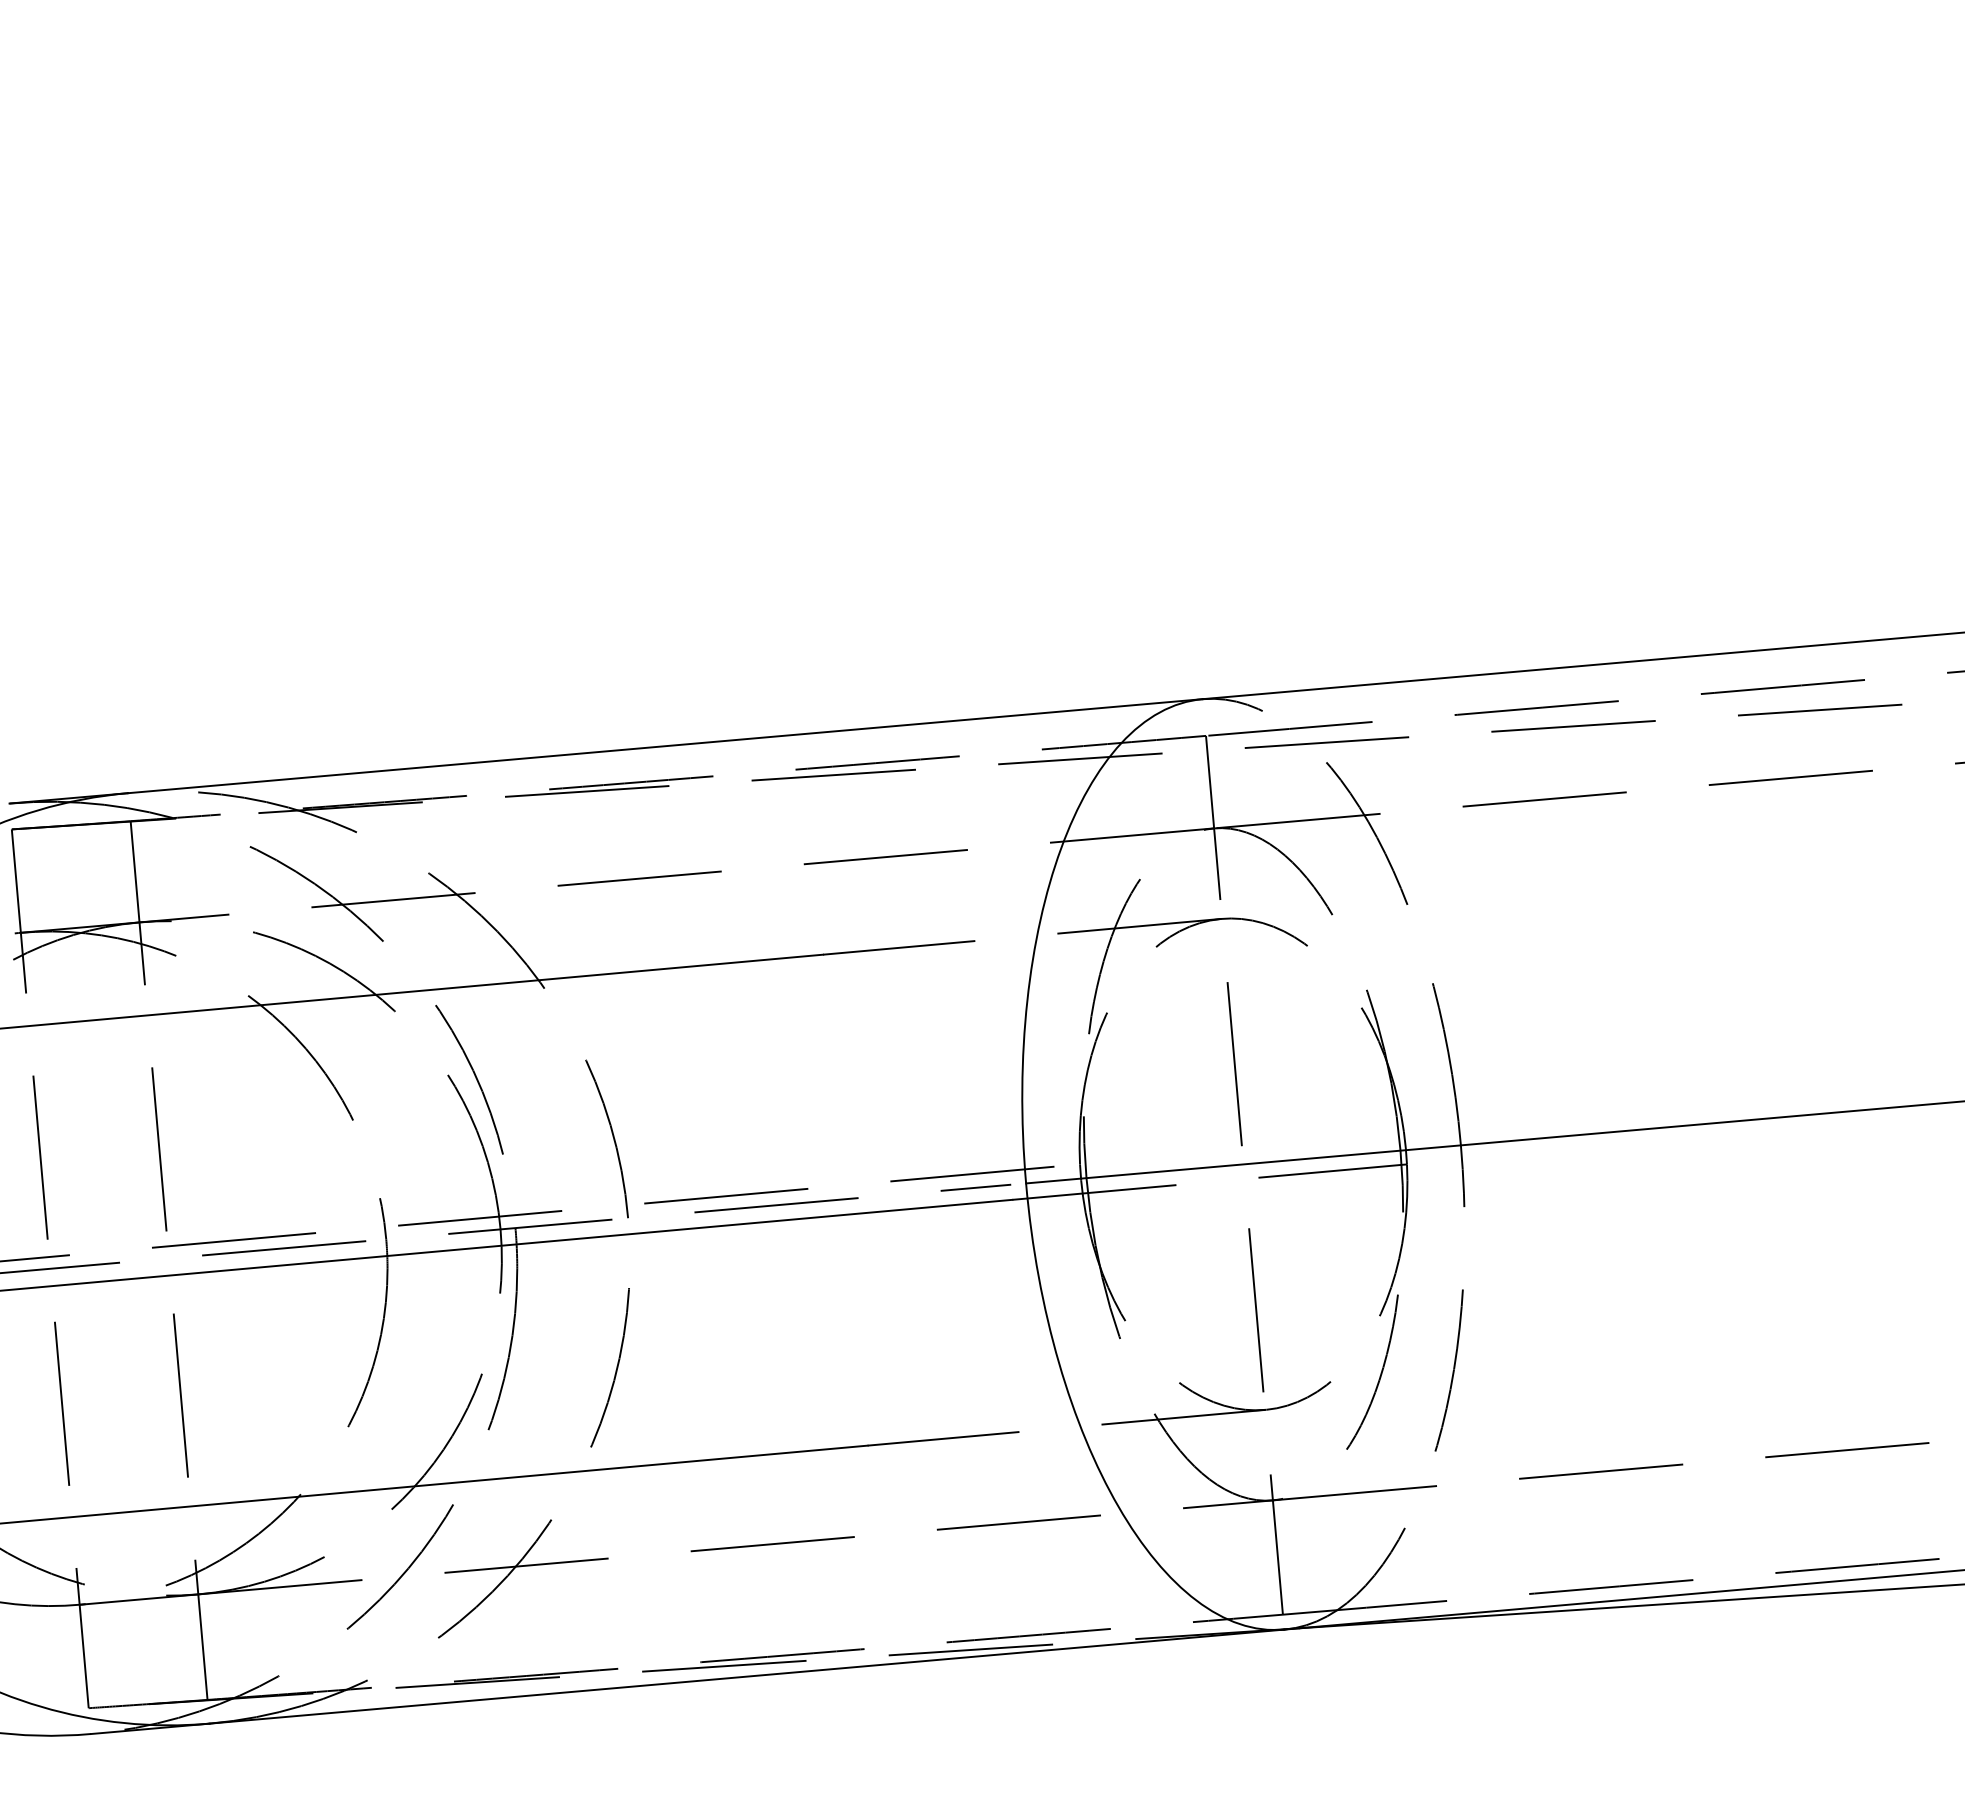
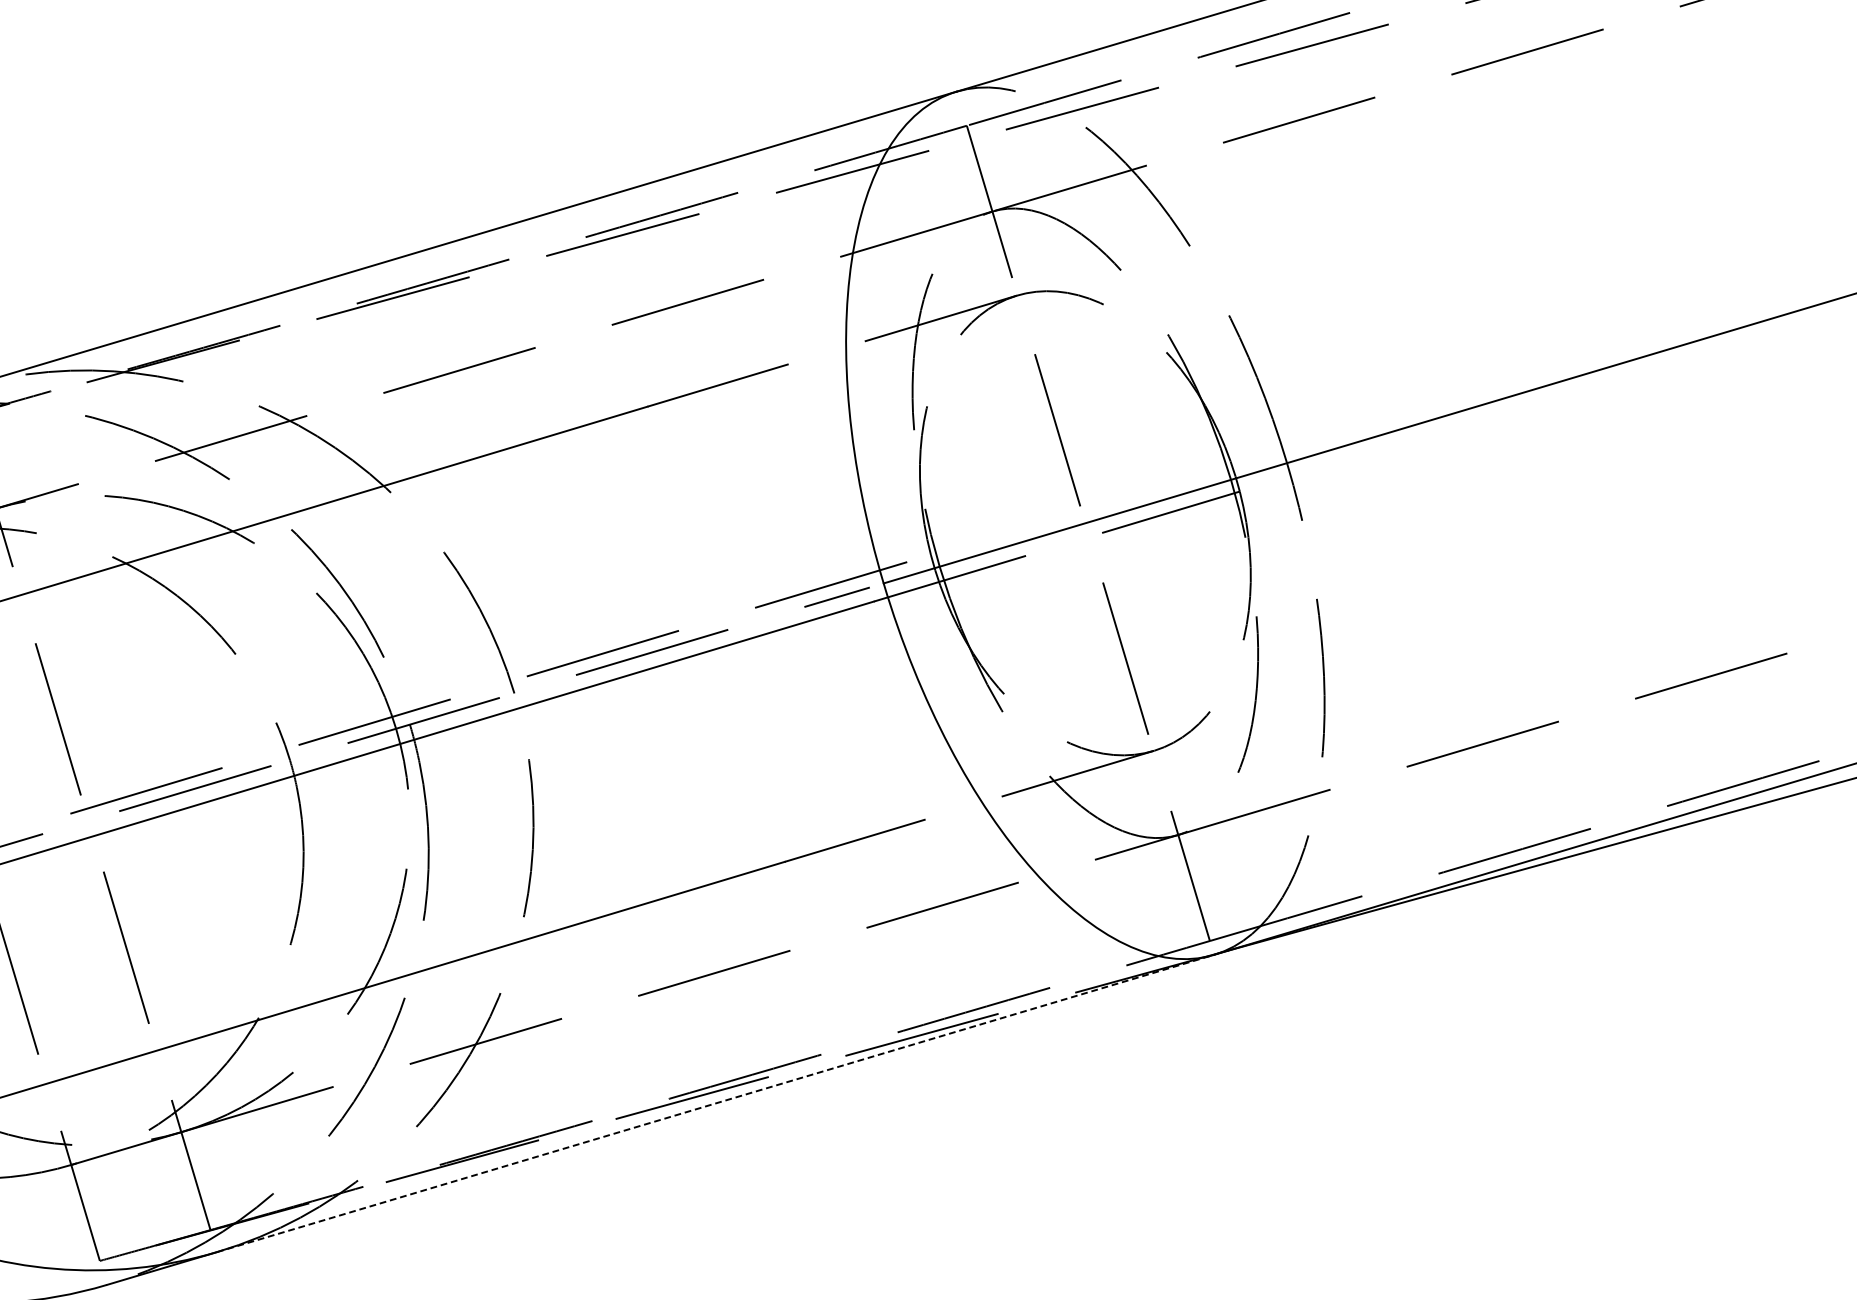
line: (747, 1676) -> (716, 1103), solid -> dashed

